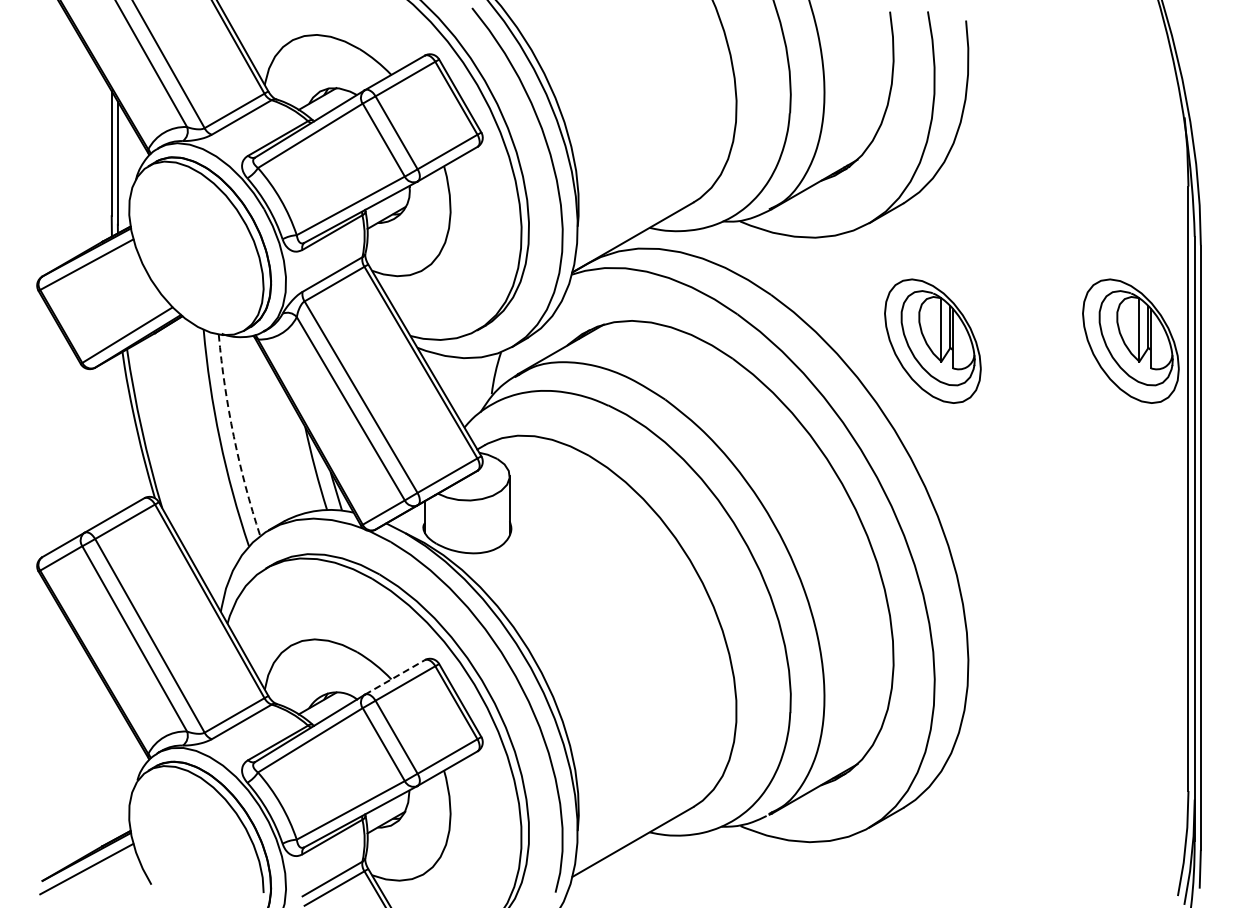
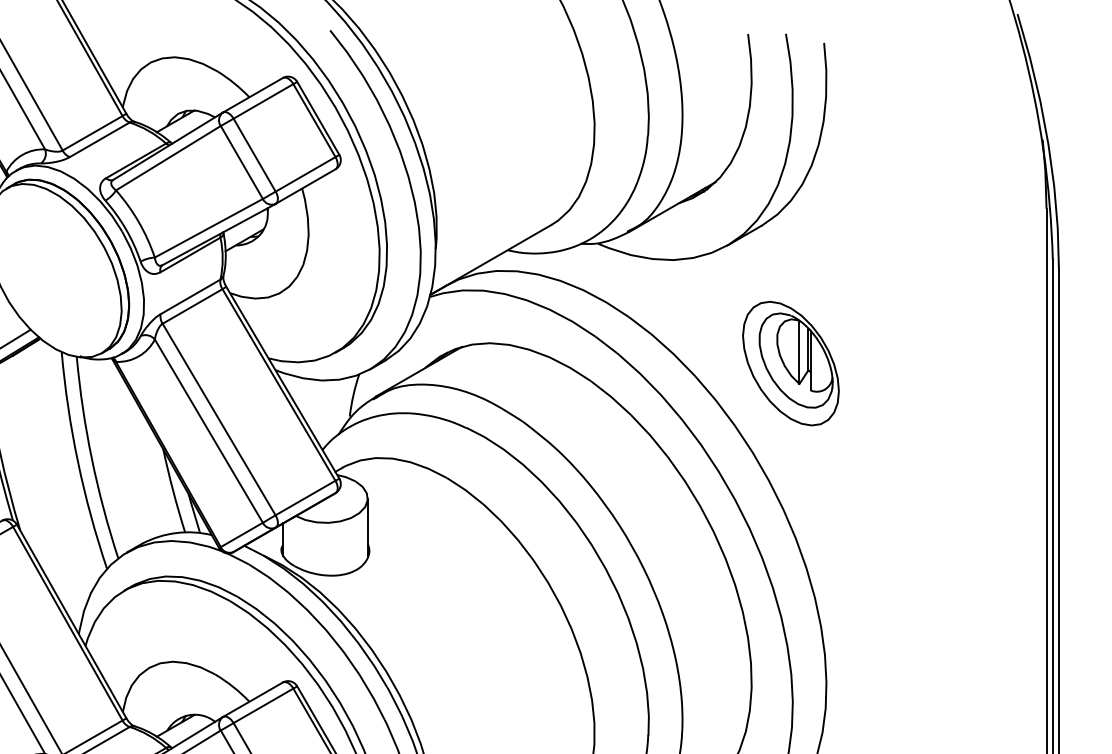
part: (1130, 340) -> (988, 362), removed
arc: (233, 436) -> (91, 458), dashed -> solid
line: (394, 677) -> (252, 699), dashed -> solid

